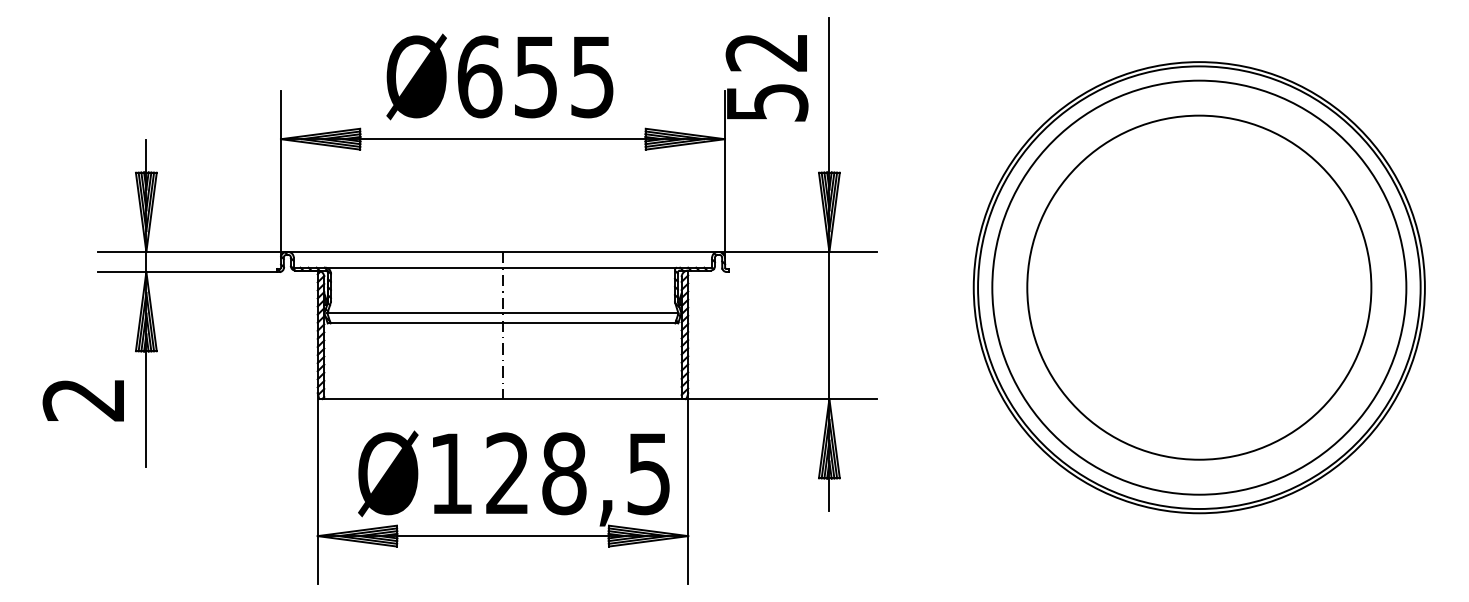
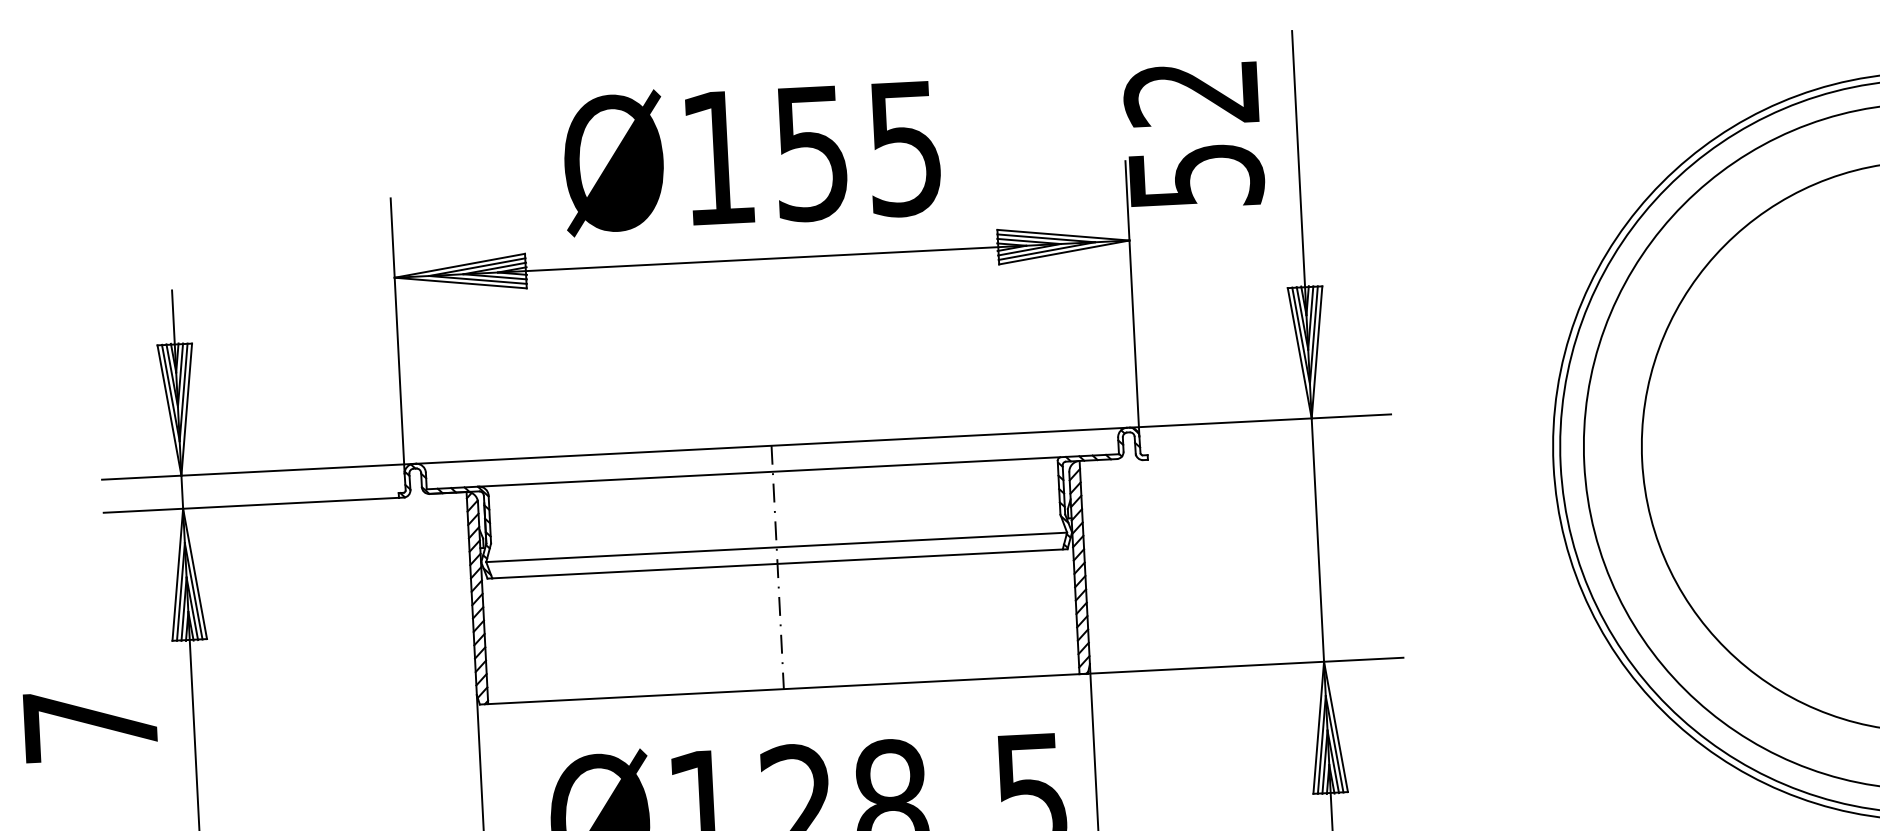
text: (479, 76) -> (717, 157), Ø655 -> Ø155
text: (82, 400) -> (88, 726), 2 -> 7

